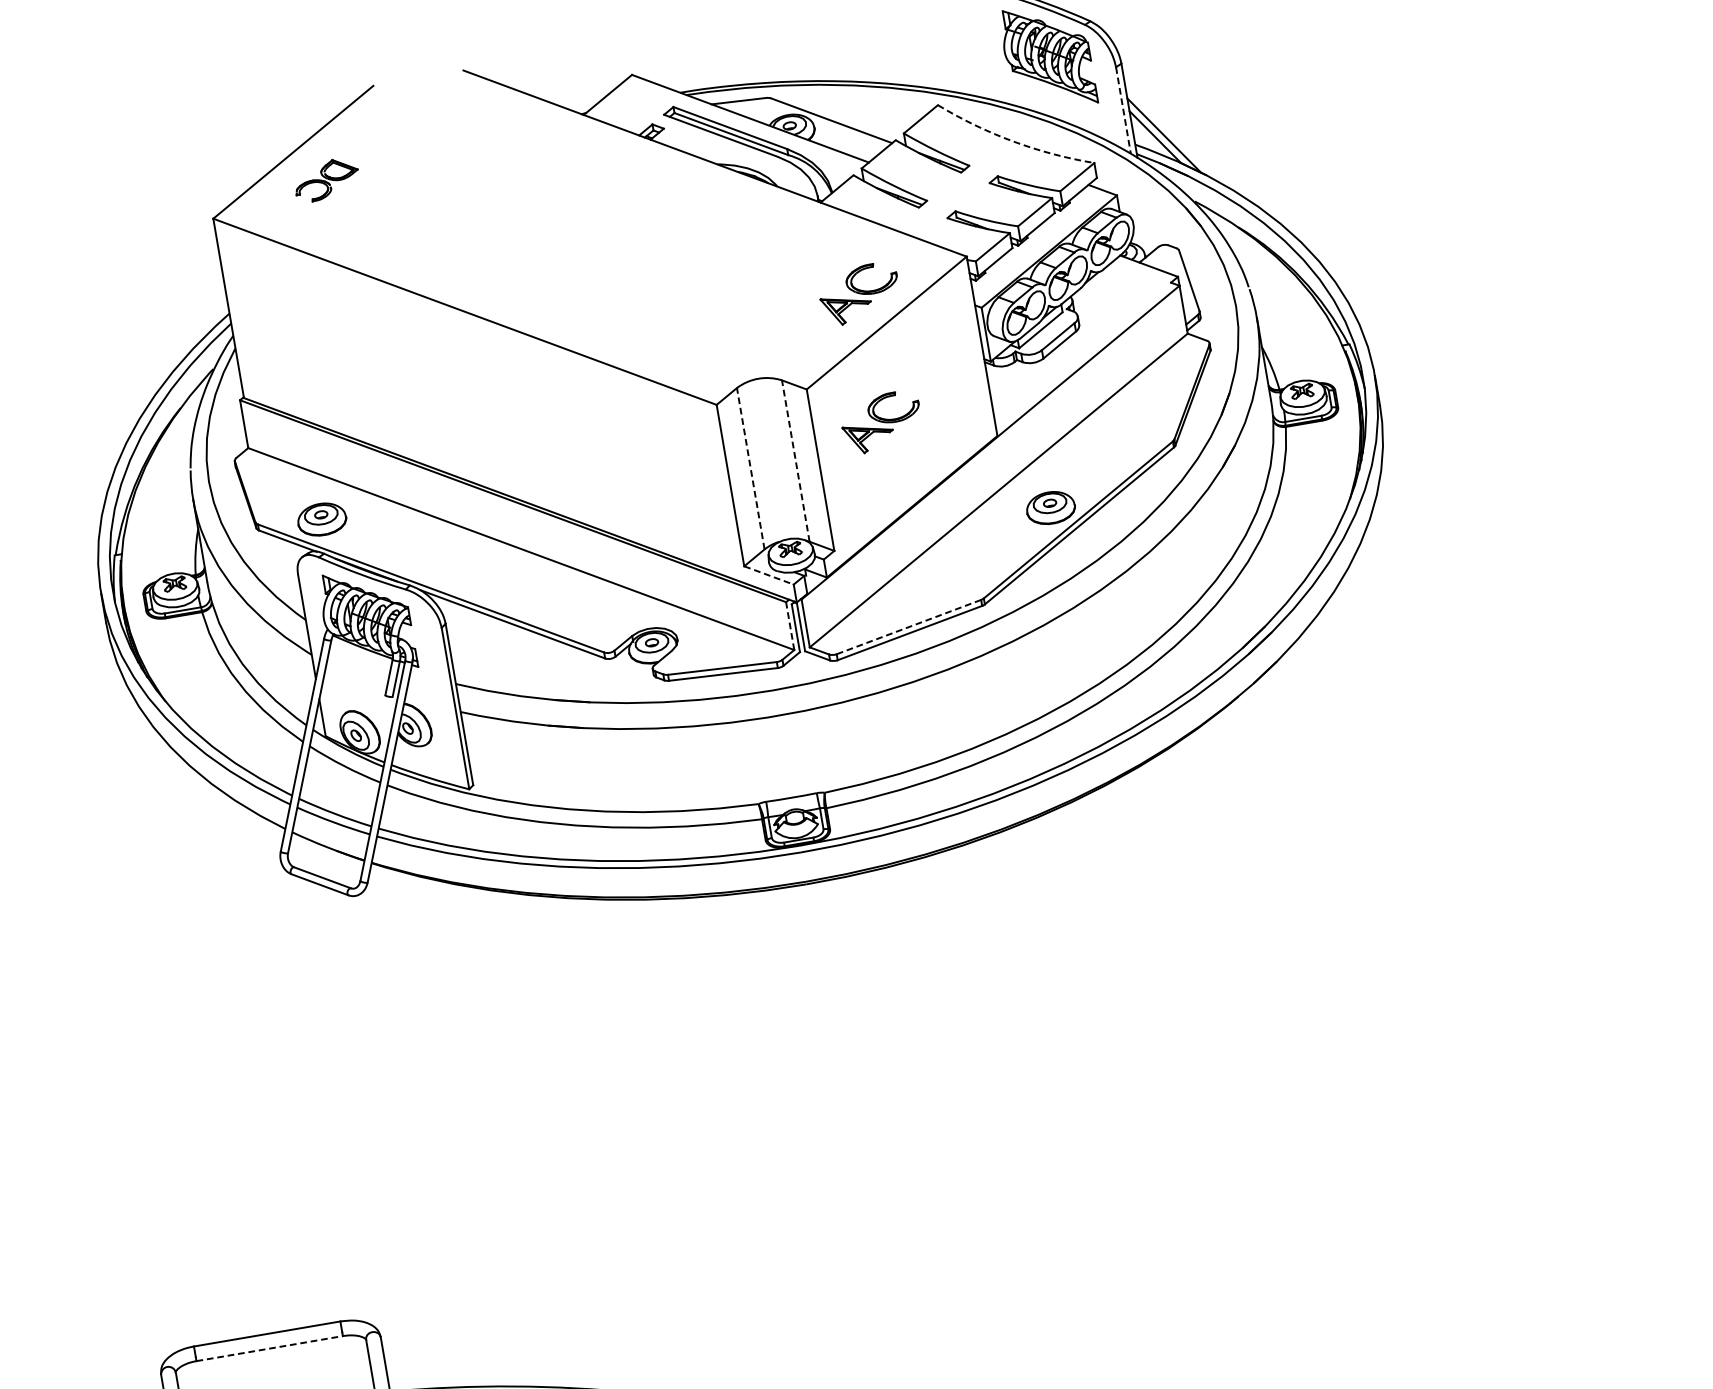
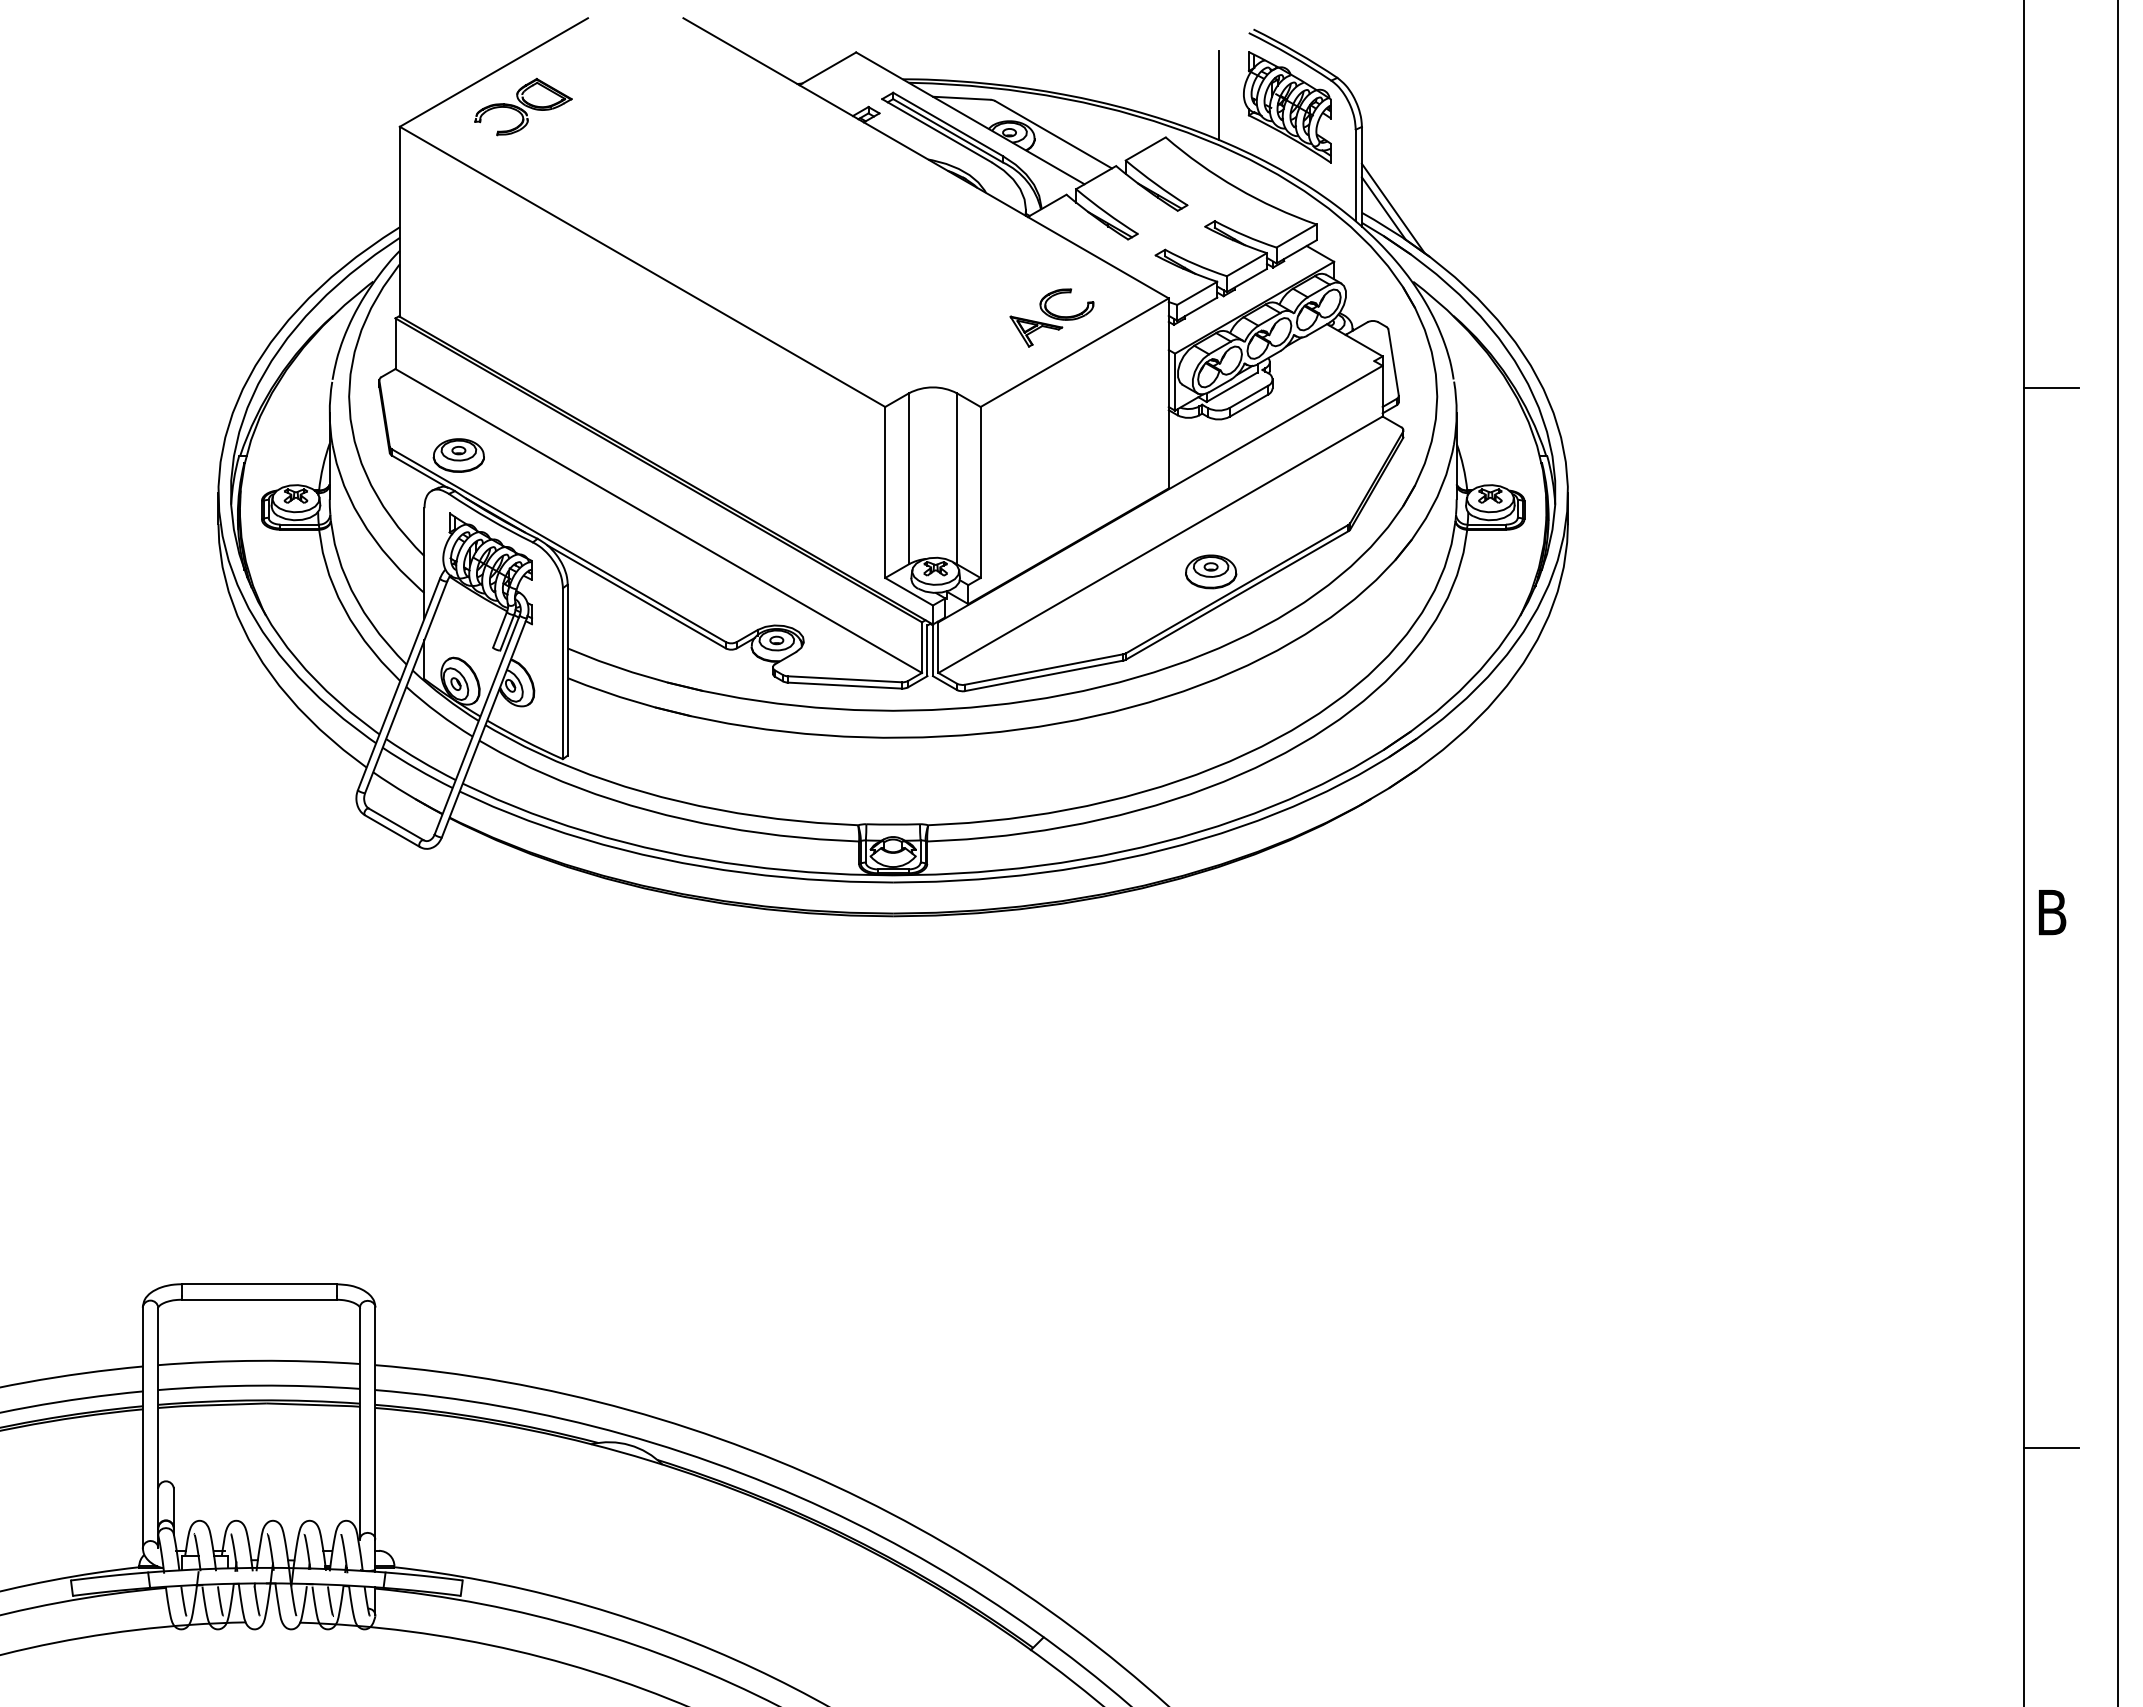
line: (980, 57) -> (1218, 95), added
line: (1123, 110) -> (1355, 175), dashed -> solid
arc: (1013, 141) -> (1237, 188), dashed -> solid
part: (326, 179) -> (523, 106), size x1.43
part: (881, 421) -> (1051, 453), removed
line: (795, 460) -> (956, 478), dashed -> solid
line: (751, 468) -> (909, 478), dashed -> solid
line: (769, 575) -> (909, 591), dashed -> solid
line: (790, 625) -> (922, 647), dashed -> solid
line: (909, 626) -> (1044, 669), dashed -> solid
line: (270, 1348) -> (259, 1299), dashed -> solid

